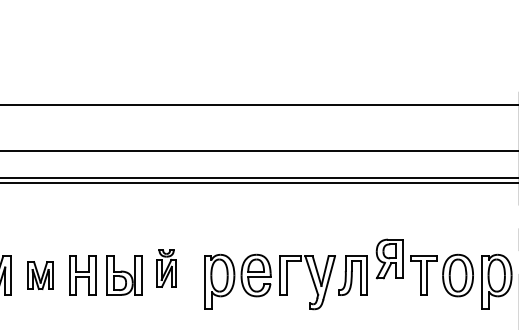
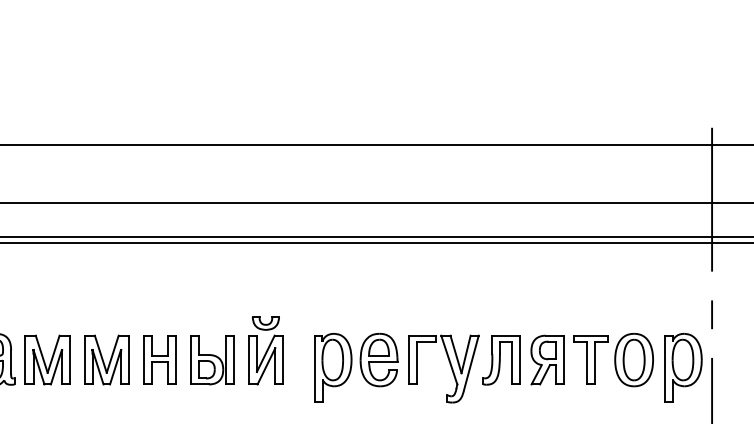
part: (389, 258) -> (547, 359), moved
part: (166, 268) -> (265, 350), size x1.43
part: (40, 275) -> (106, 359), size x1.43

